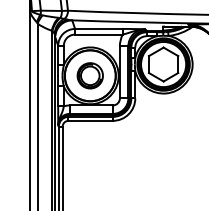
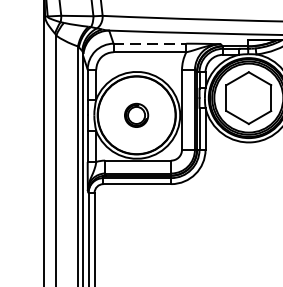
line: (98, 28) -> (149, 43), solid -> dashed
part: (89, 75) -> (135, 114), size x0.6

